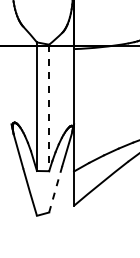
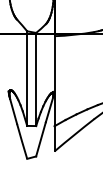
line: (49, 108) -> (36, 79), dashed -> solid
line: (55, 189) -> (40, 139), dashed -> solid

